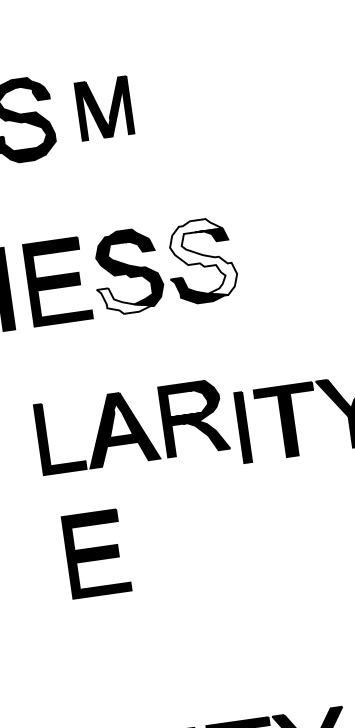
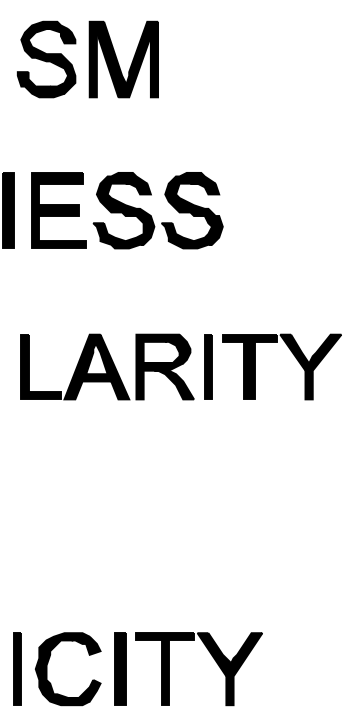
part: (104, 108) -> (123, 59), size x1.43
fill: (202, 258) -> (193, 208), added
fill: (125, 299) -> (118, 235), added
part: (131, 426) -> (107, 366), moved
part: (95, 553) -> (58, 462), removed

